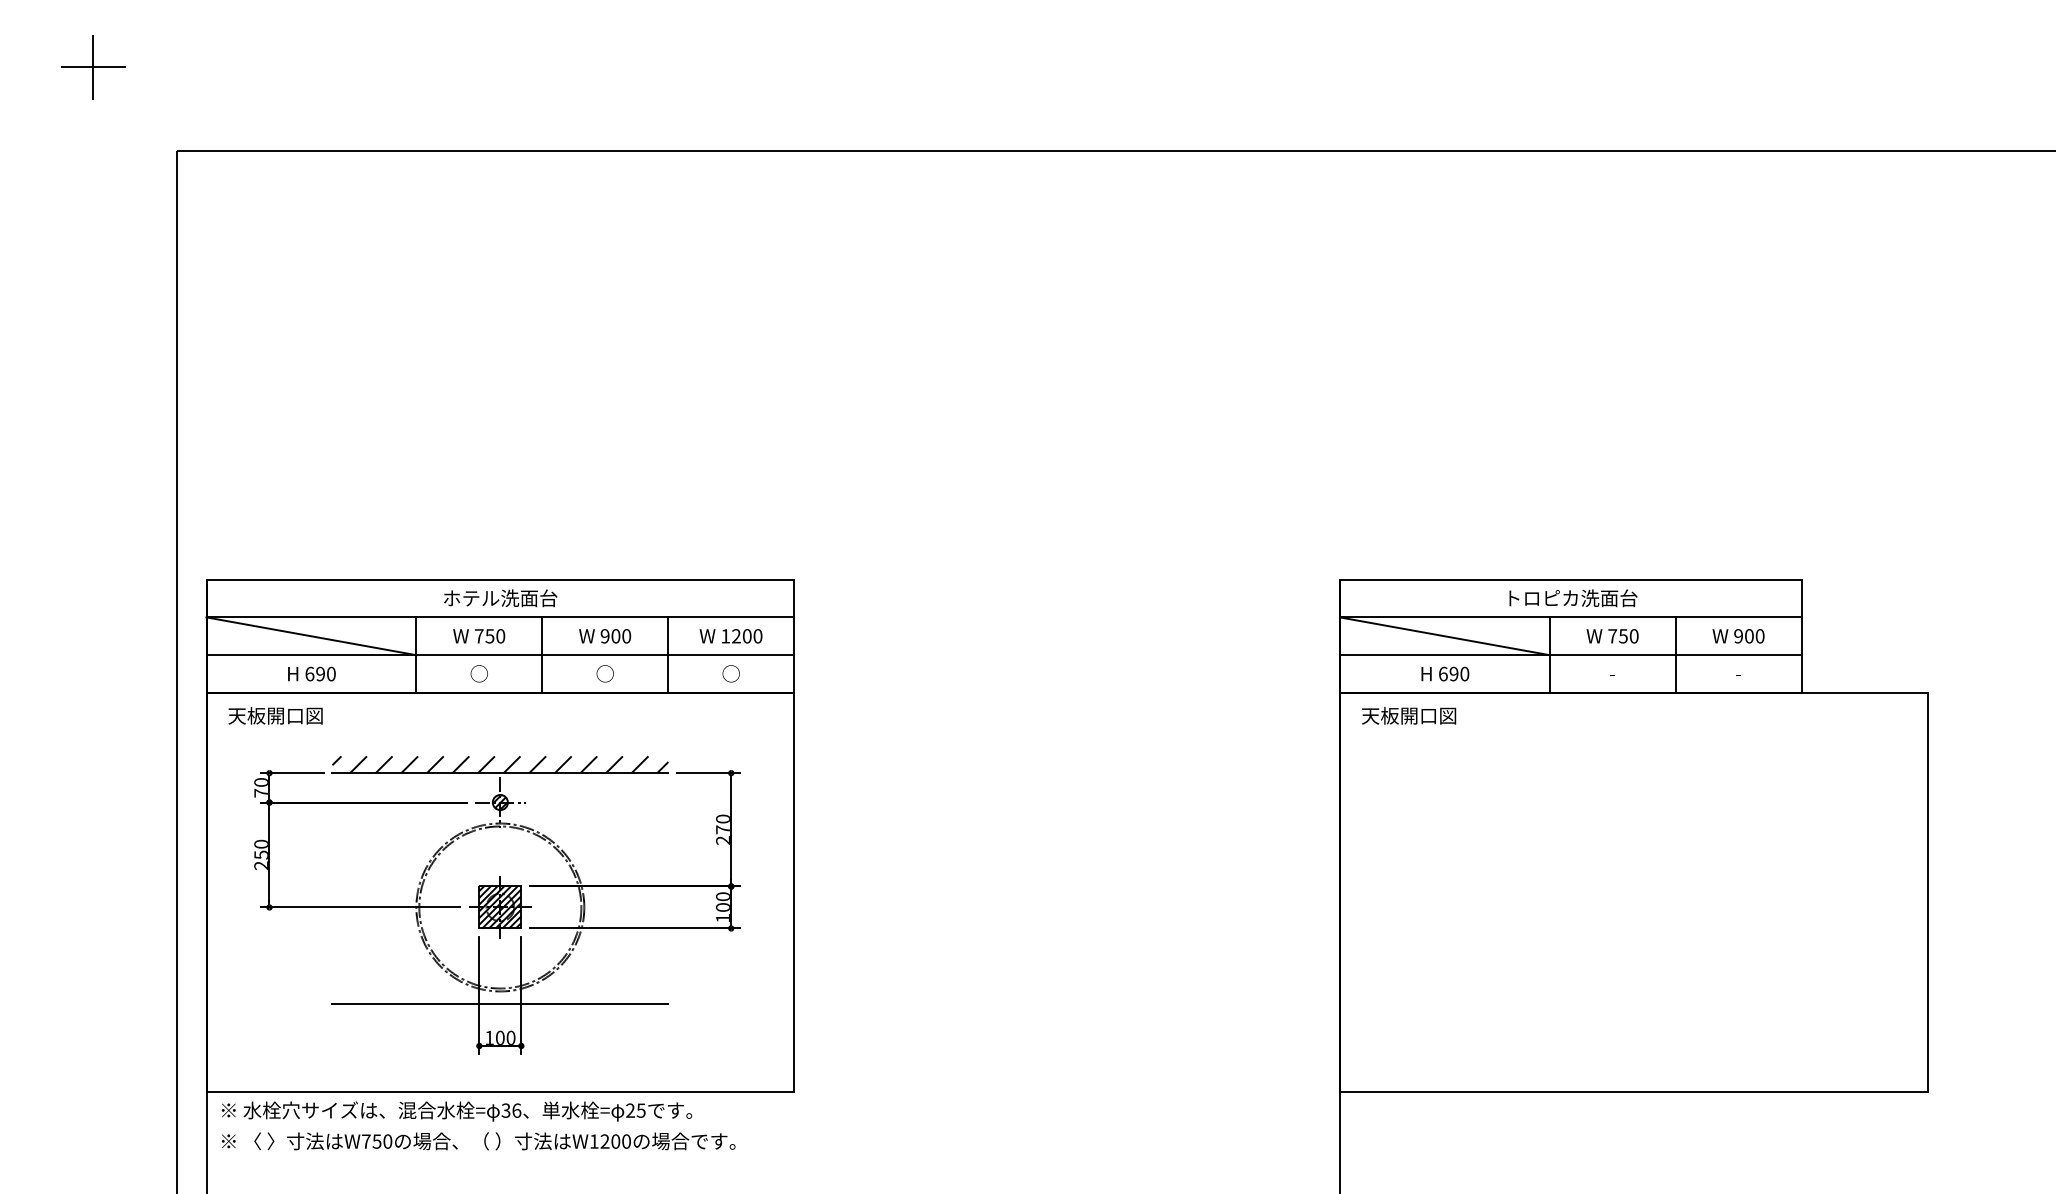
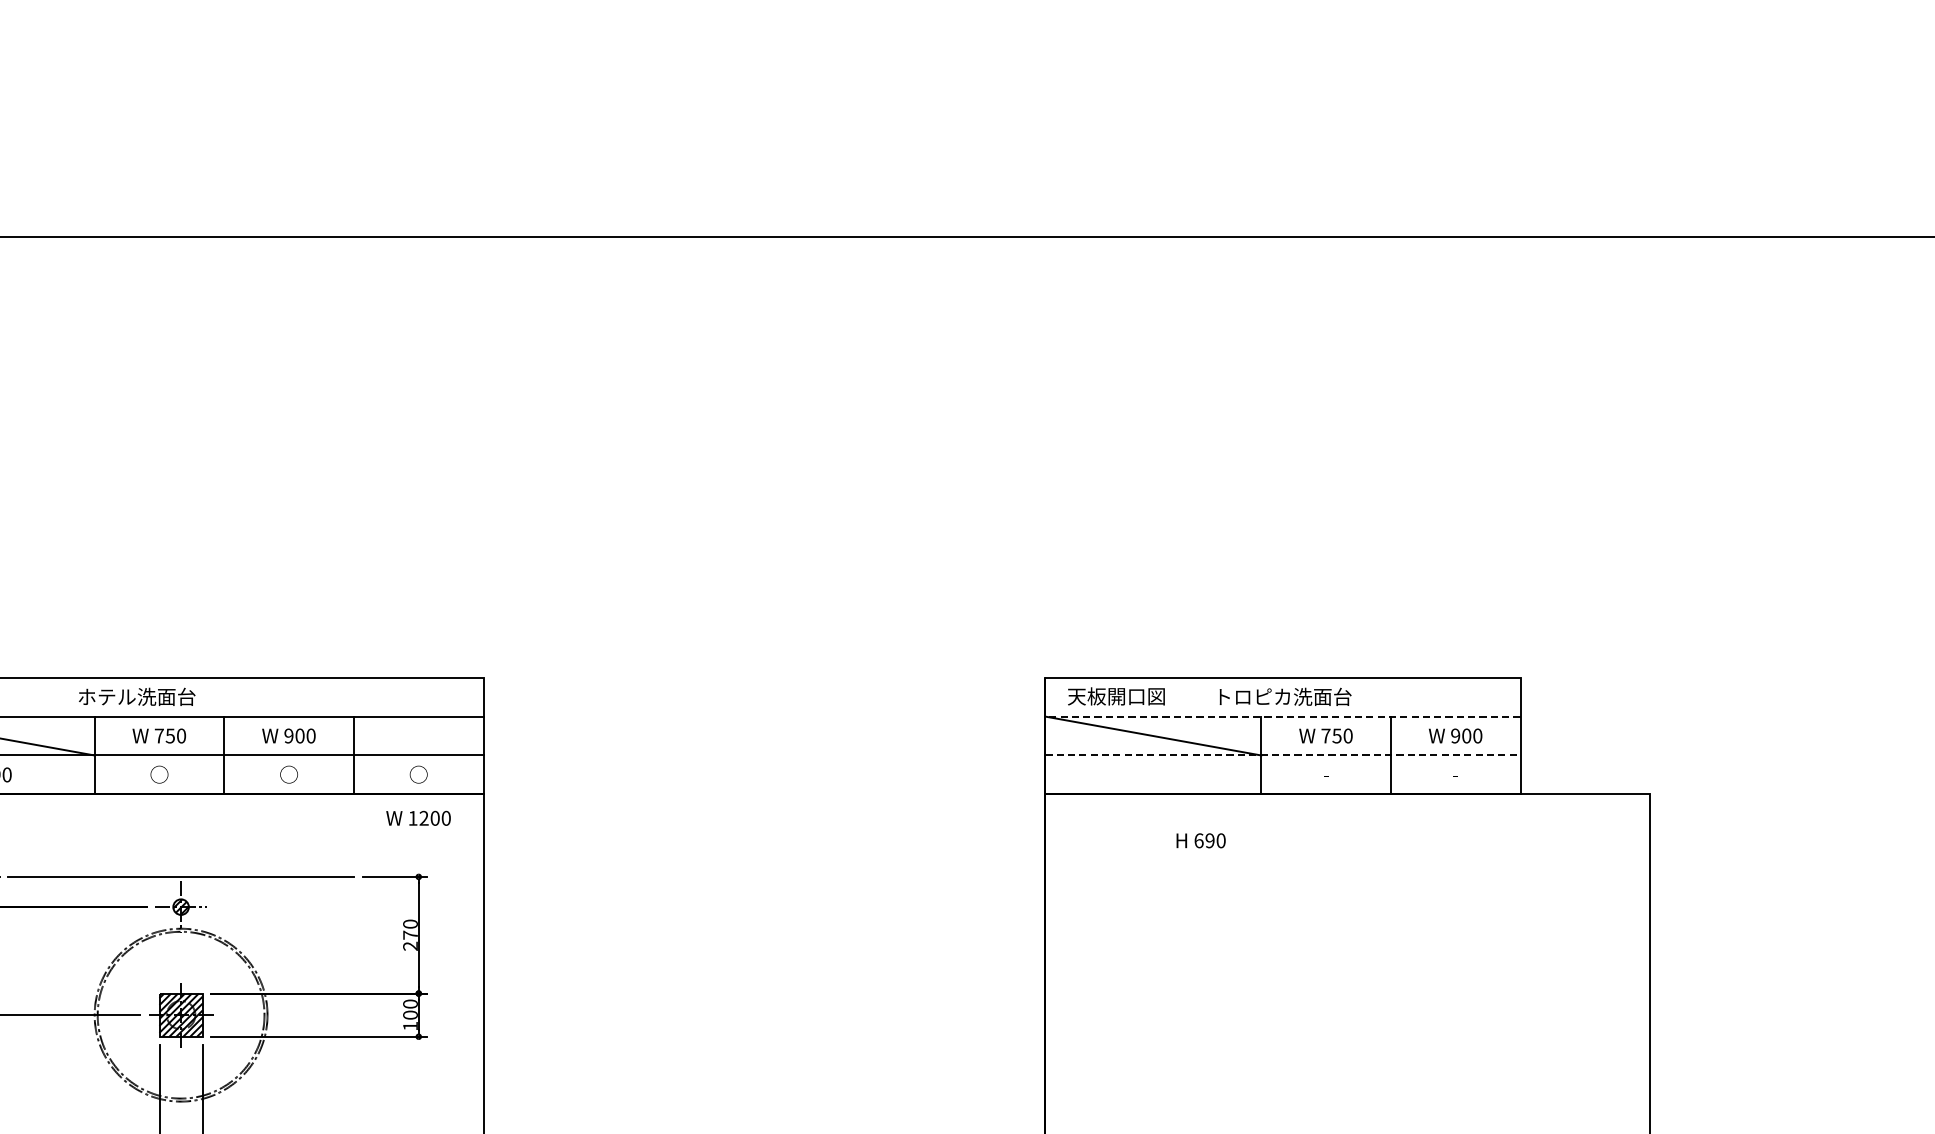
text: (500, 598) -> (136, 697), moved
line: (1570, 617) -> (1282, 716), solid -> dashed
text: (730, 636) -> (417, 818), moved
line: (1570, 655) -> (1282, 755), solid -> dashed
text: (1445, 673) -> (1201, 840), moved
text: (1409, 715) -> (1116, 696), moved
hatch: (500, 764) -> (181, 867), removed
line: (500, 1004) -> (181, 1115), removed

